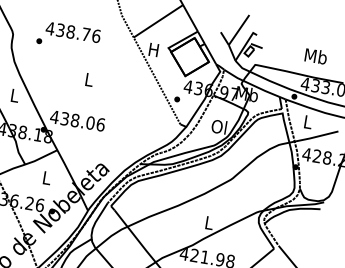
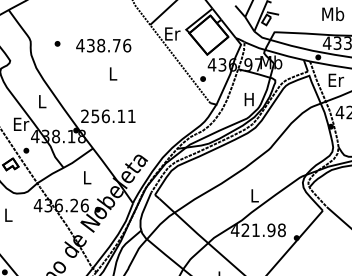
text: (73, 32) -> (103, 45), moved
text: (154, 49) -> (172, 33), H -> Er
text: (76, 120) -> (107, 116), 438.06 -> 256.11
text: (308, 121) -> (336, 79), L -> Er
text: (218, 126) -> (248, 99), Ol -> H

